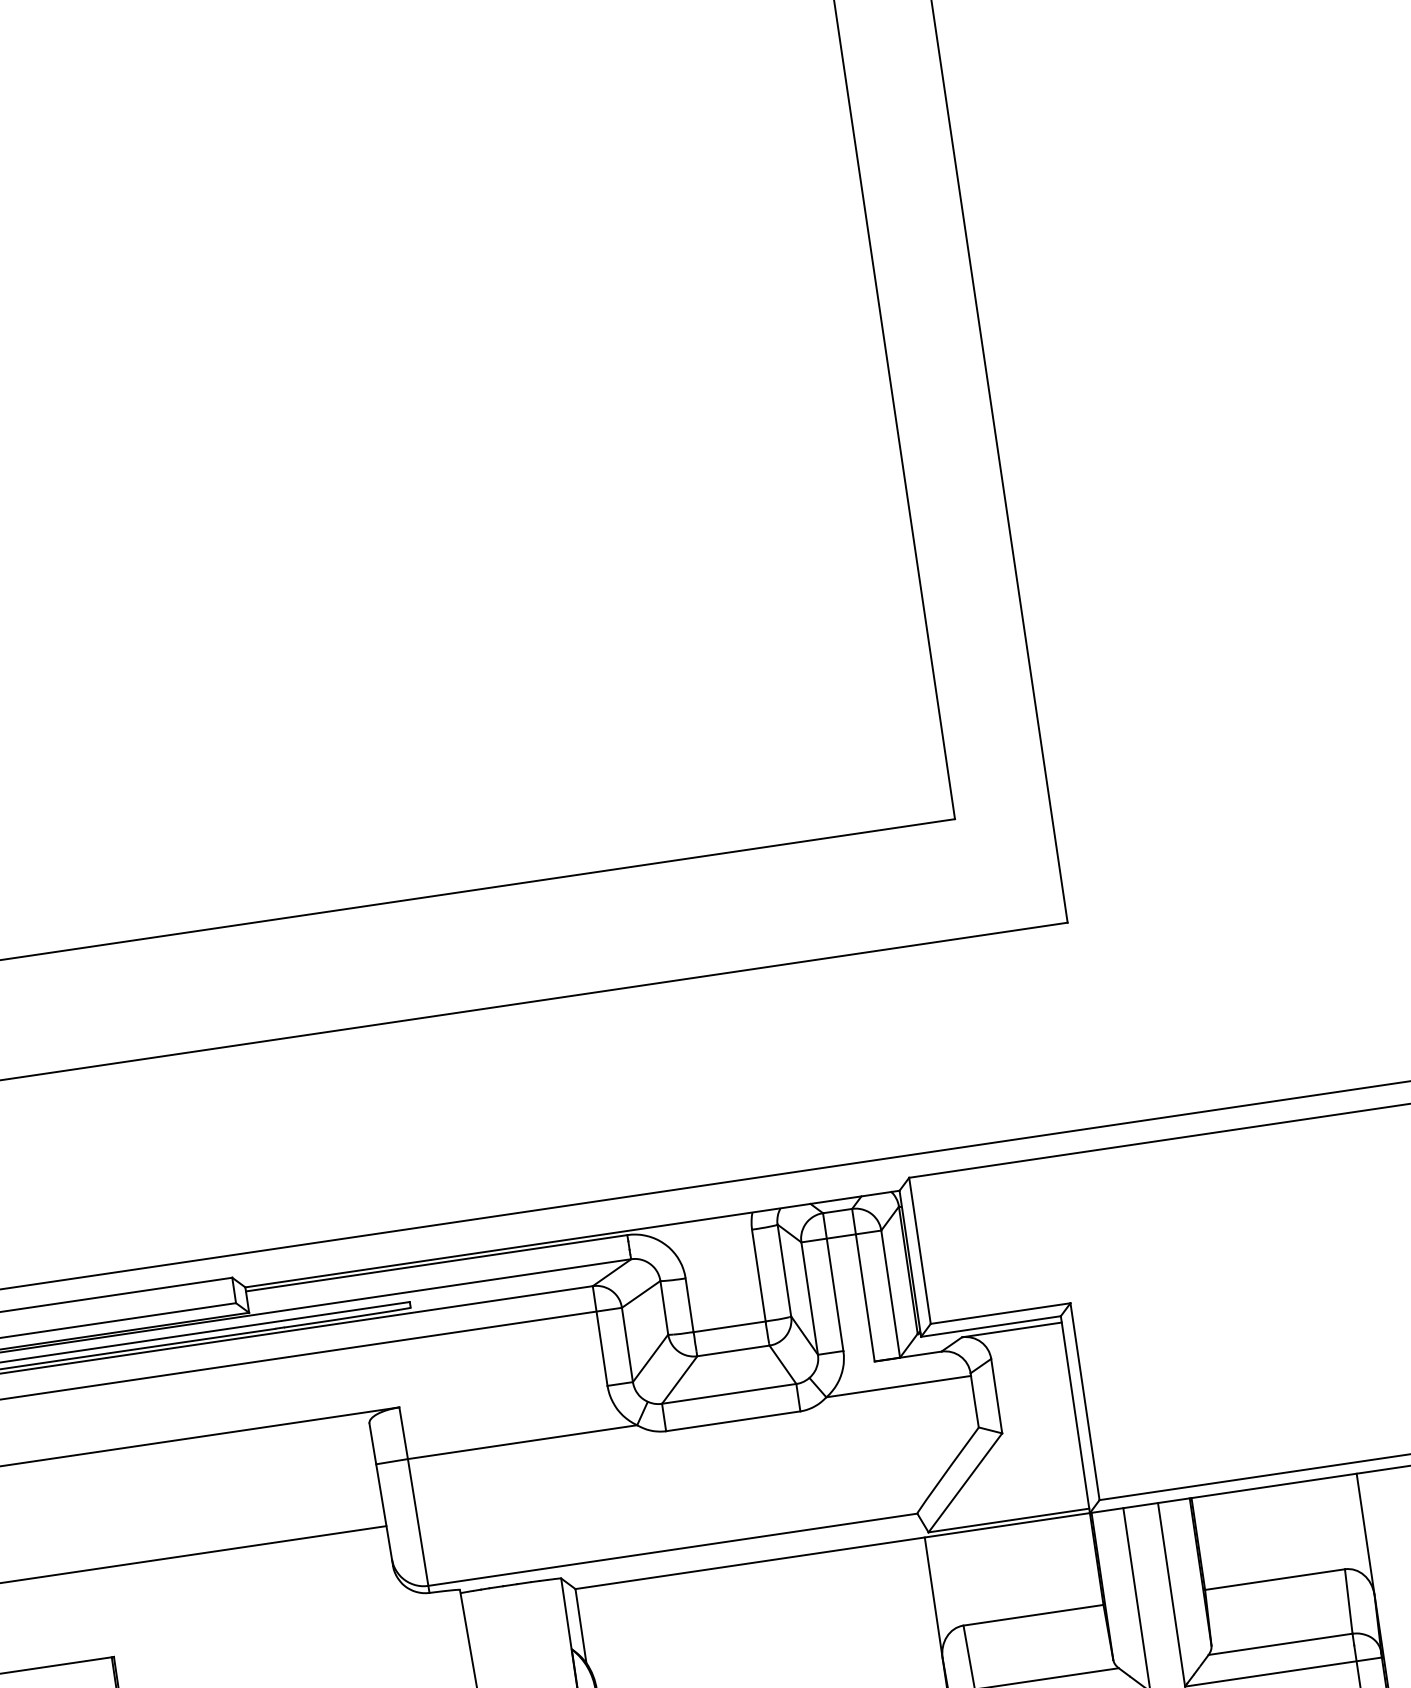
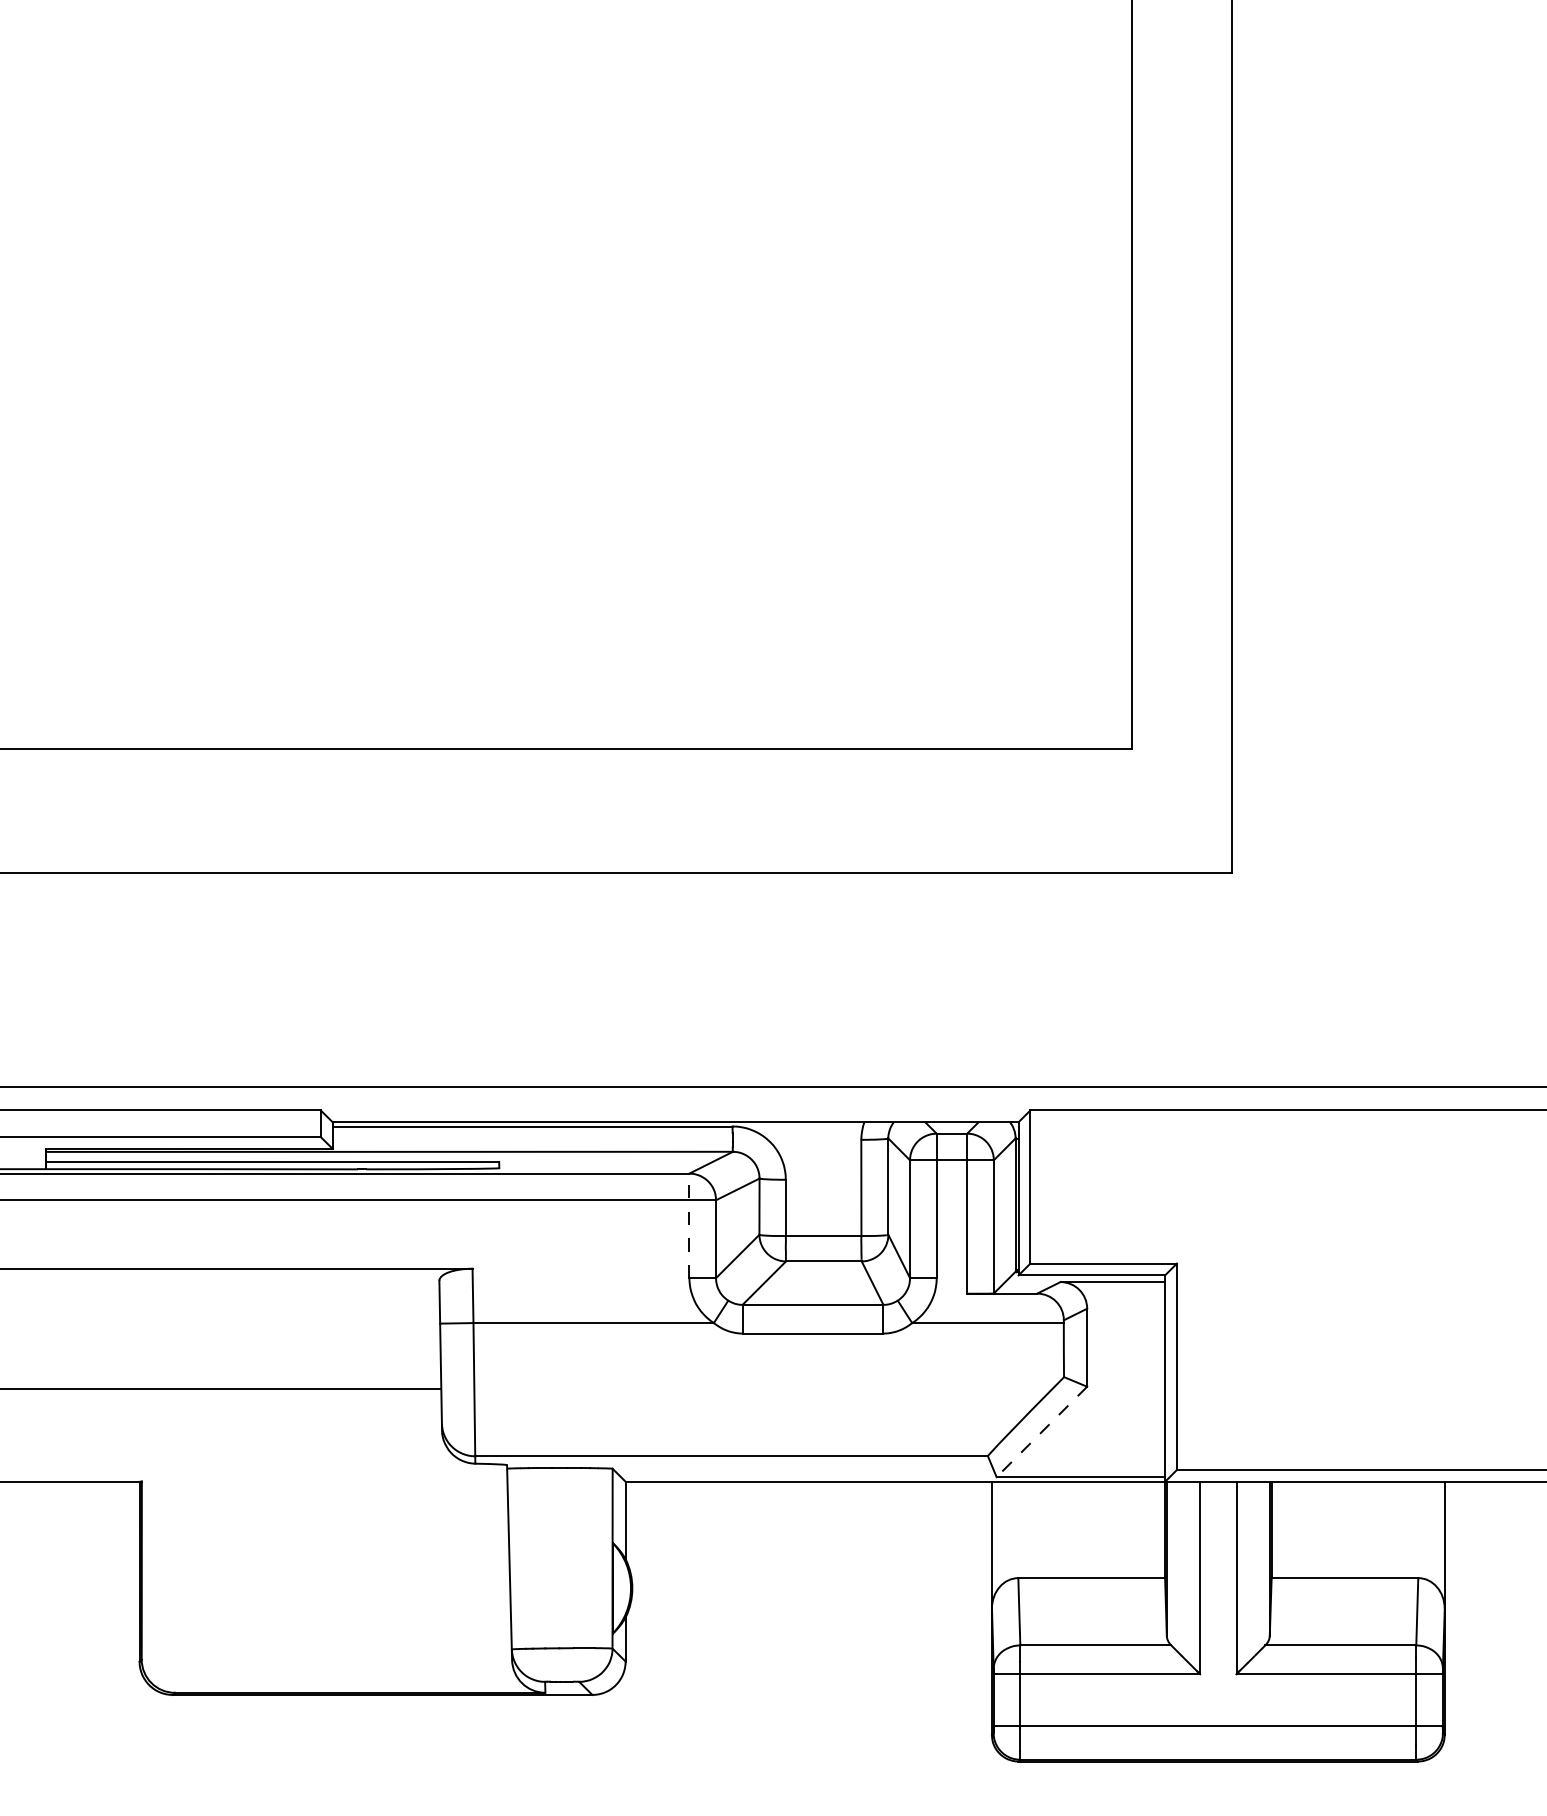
line: (600, 1335) -> (689, 1225), solid -> dashed
line: (964, 1482) -> (1041, 1431), solid -> dashed

